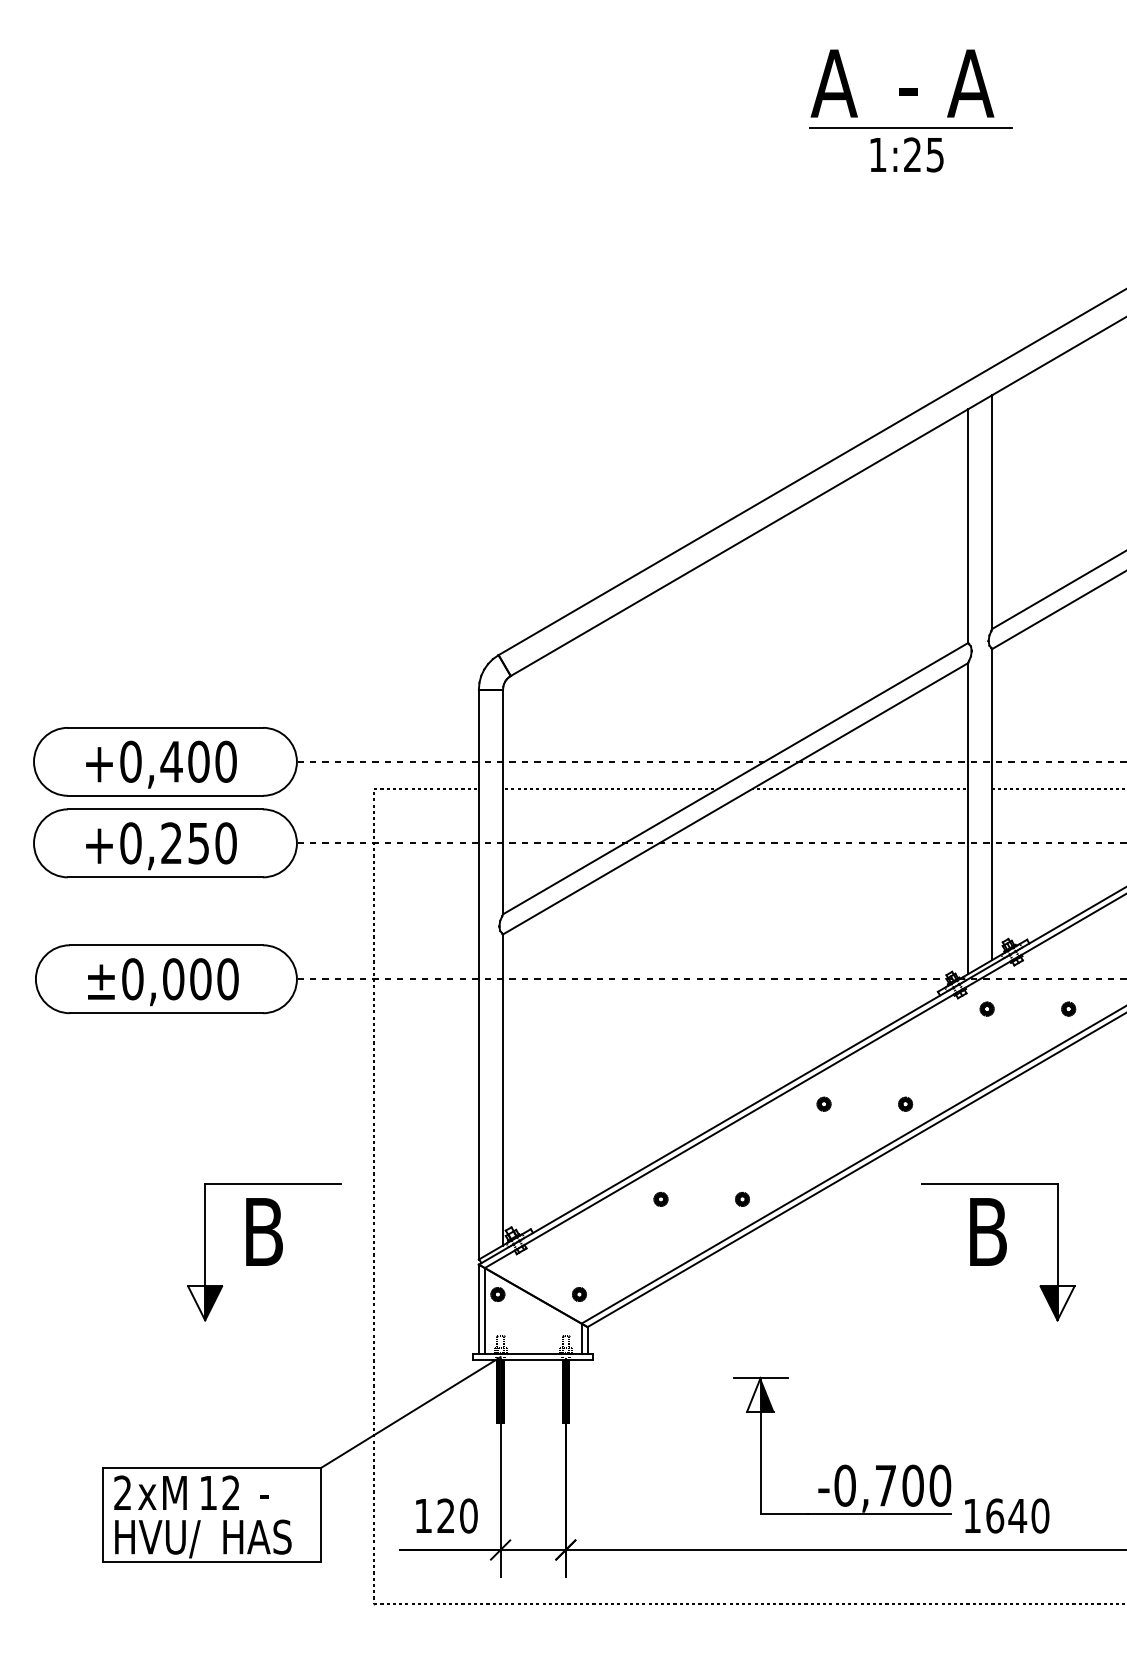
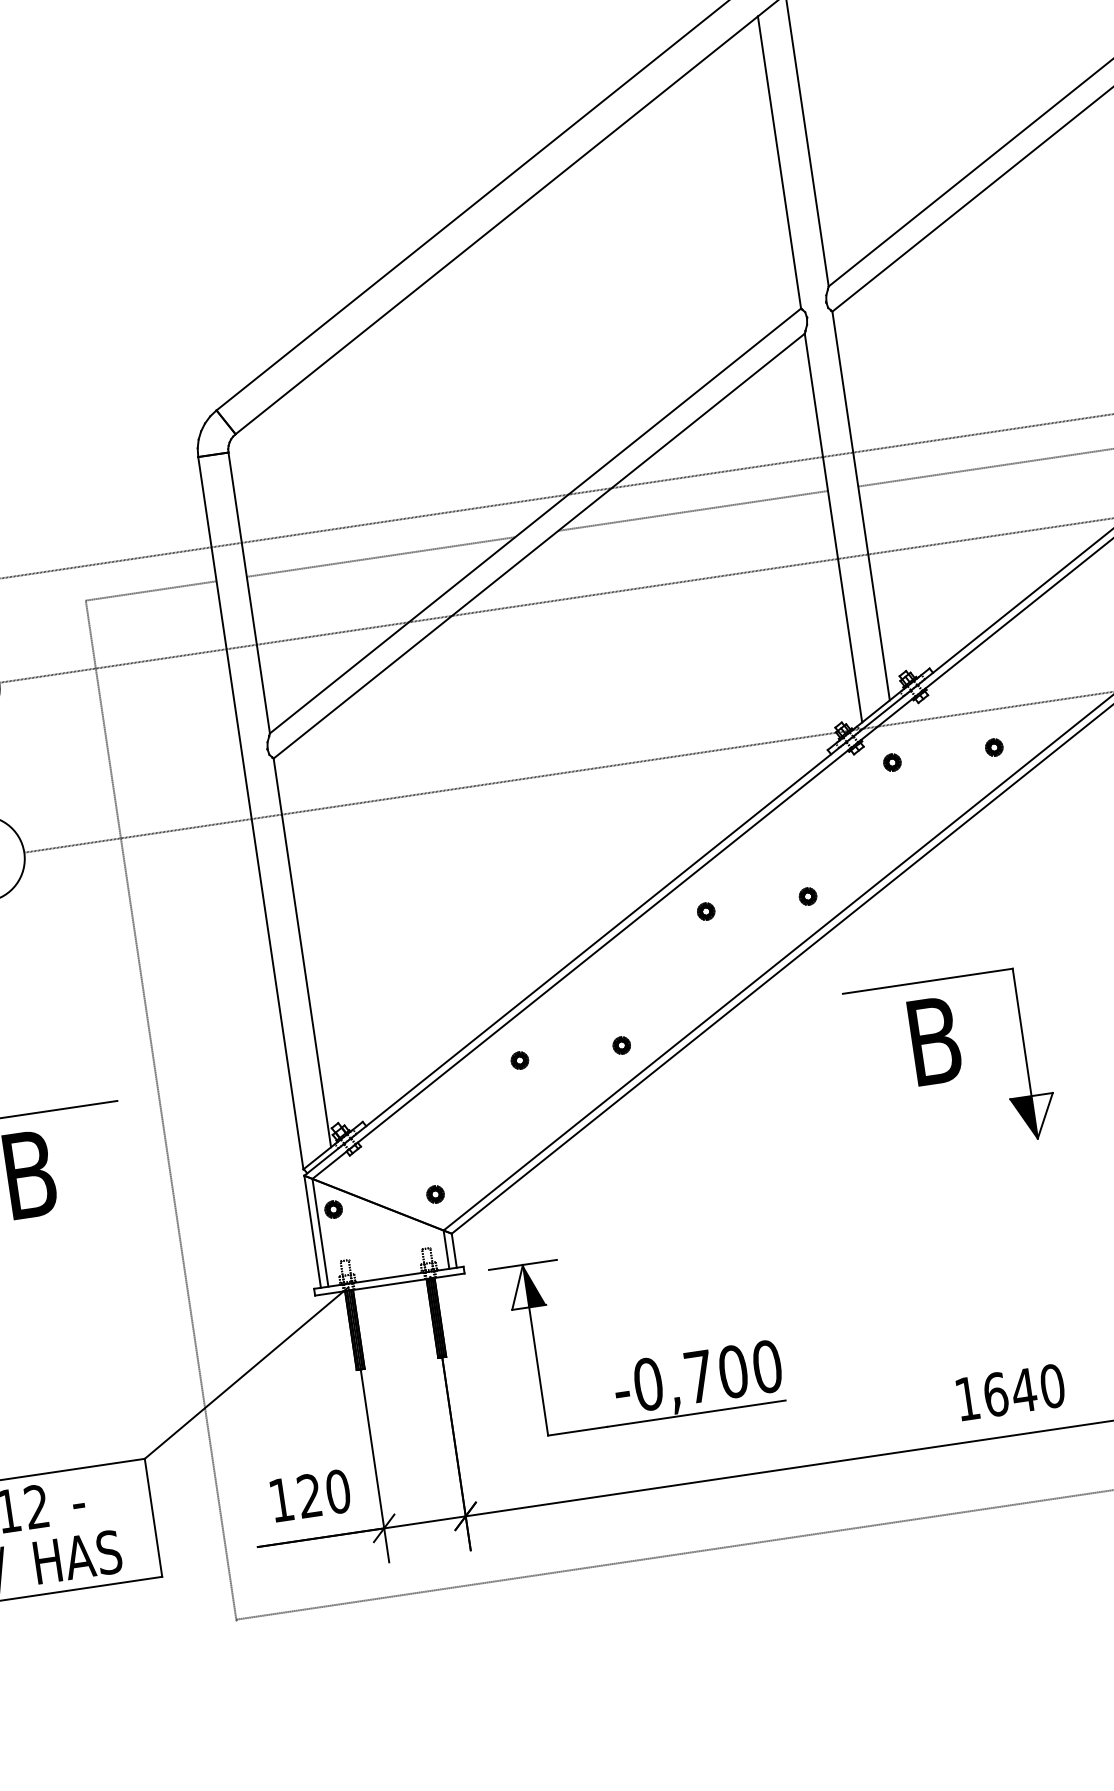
part: (844, 1464) -> (643, 1357), moved

